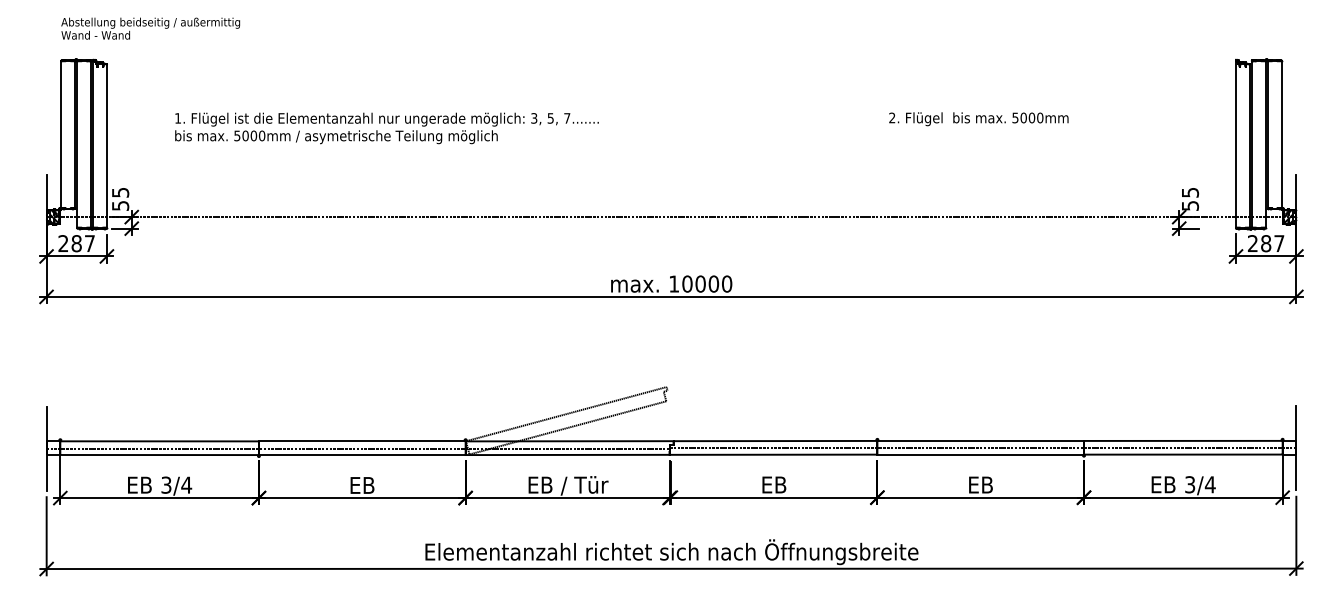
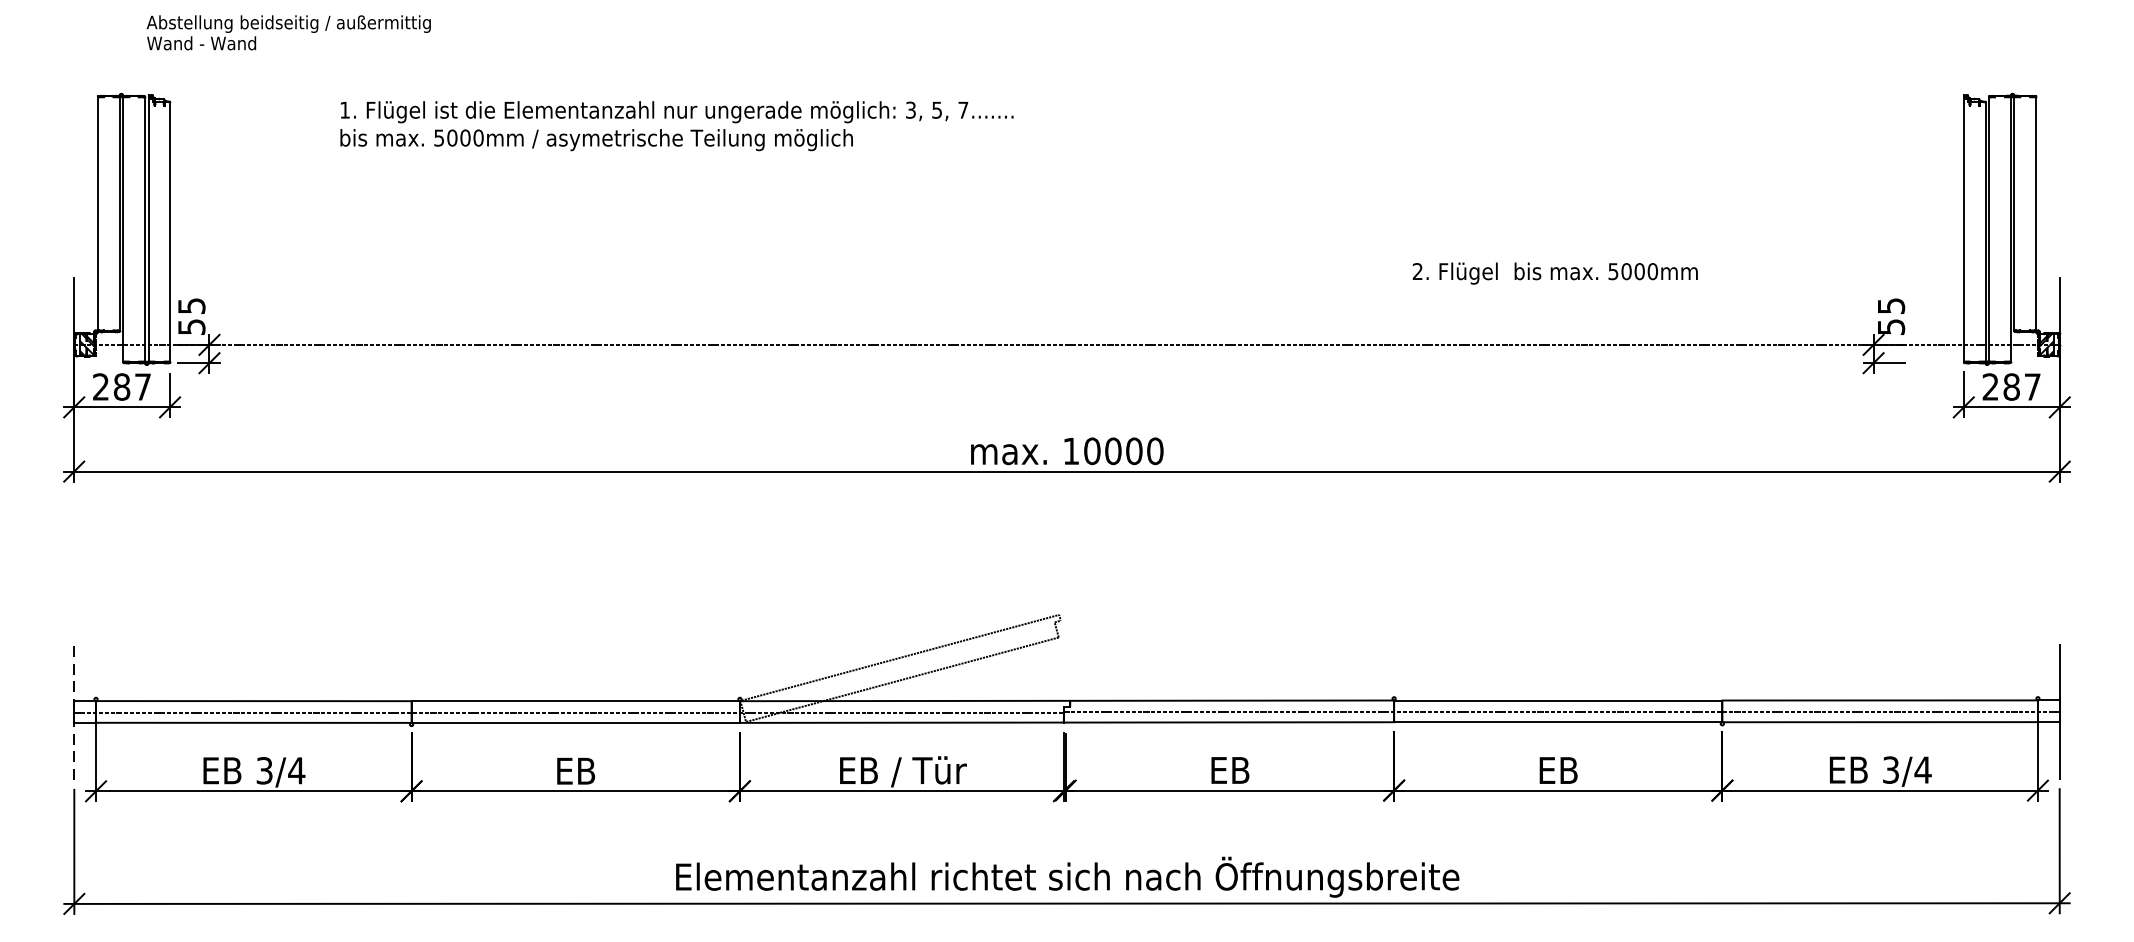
text: (150, 28) -> (288, 32), moved
text: (978, 119) -> (1554, 274), moved
text: (386, 128) -> (676, 126), moved
line: (46, 448) -> (74, 712), solid -> dashed

